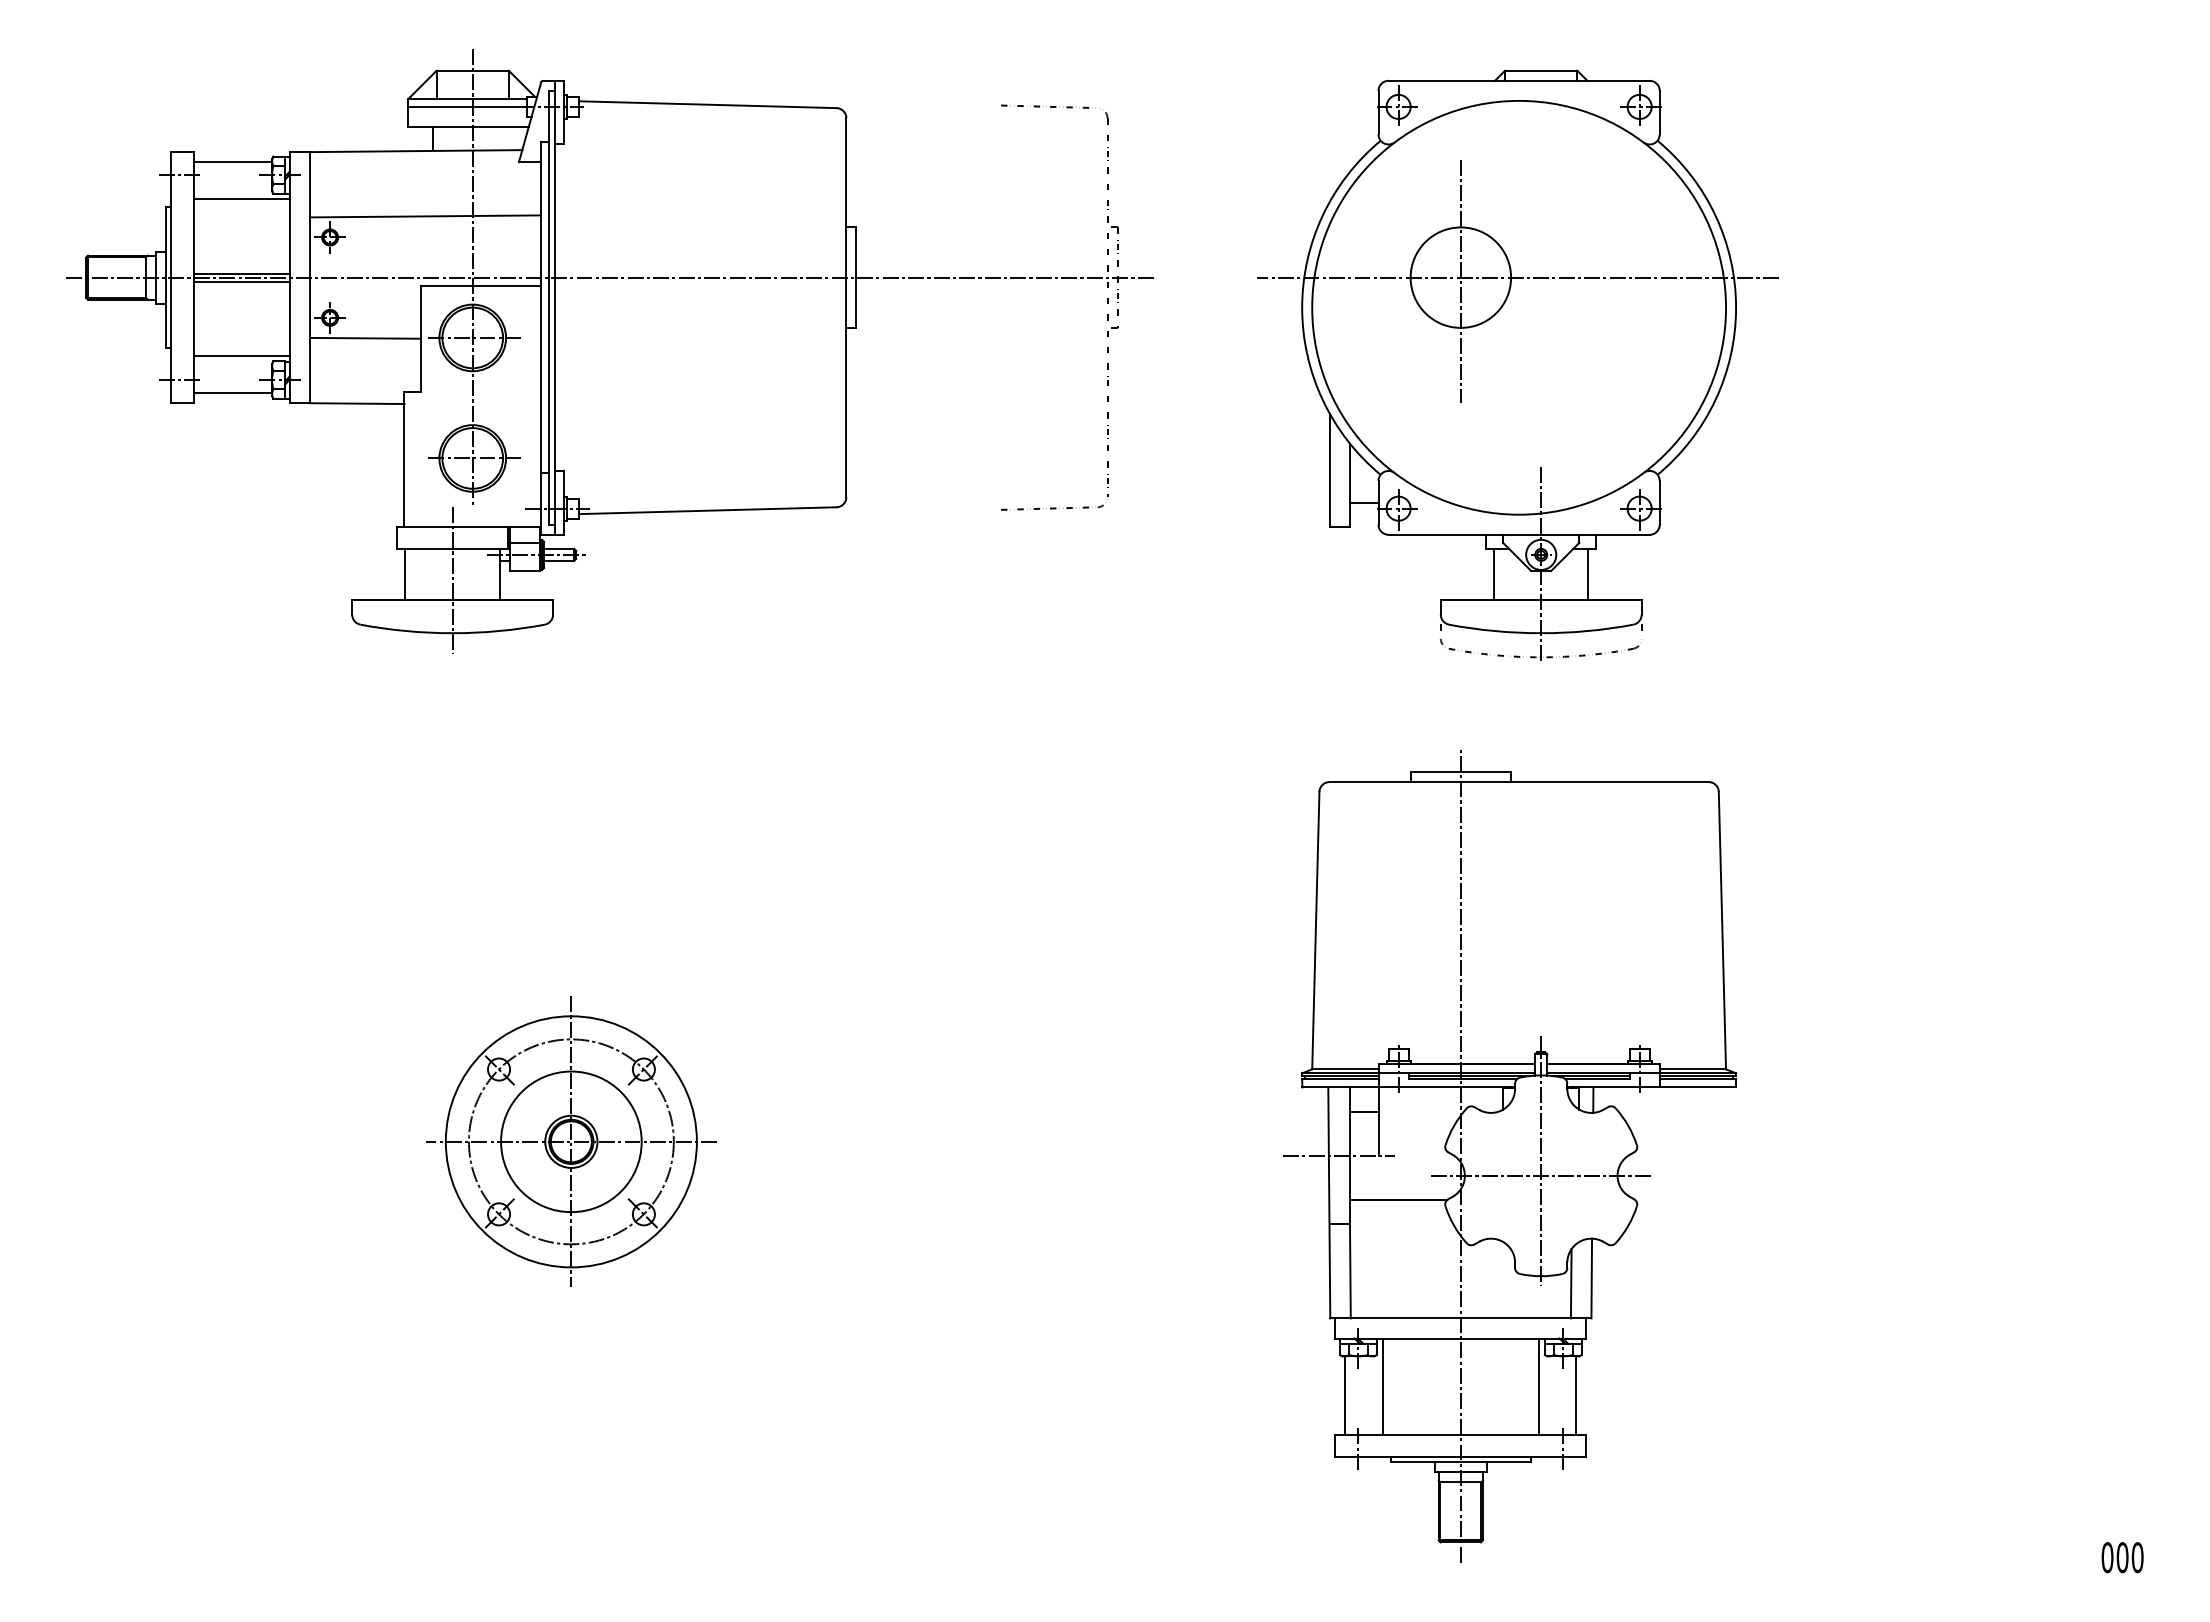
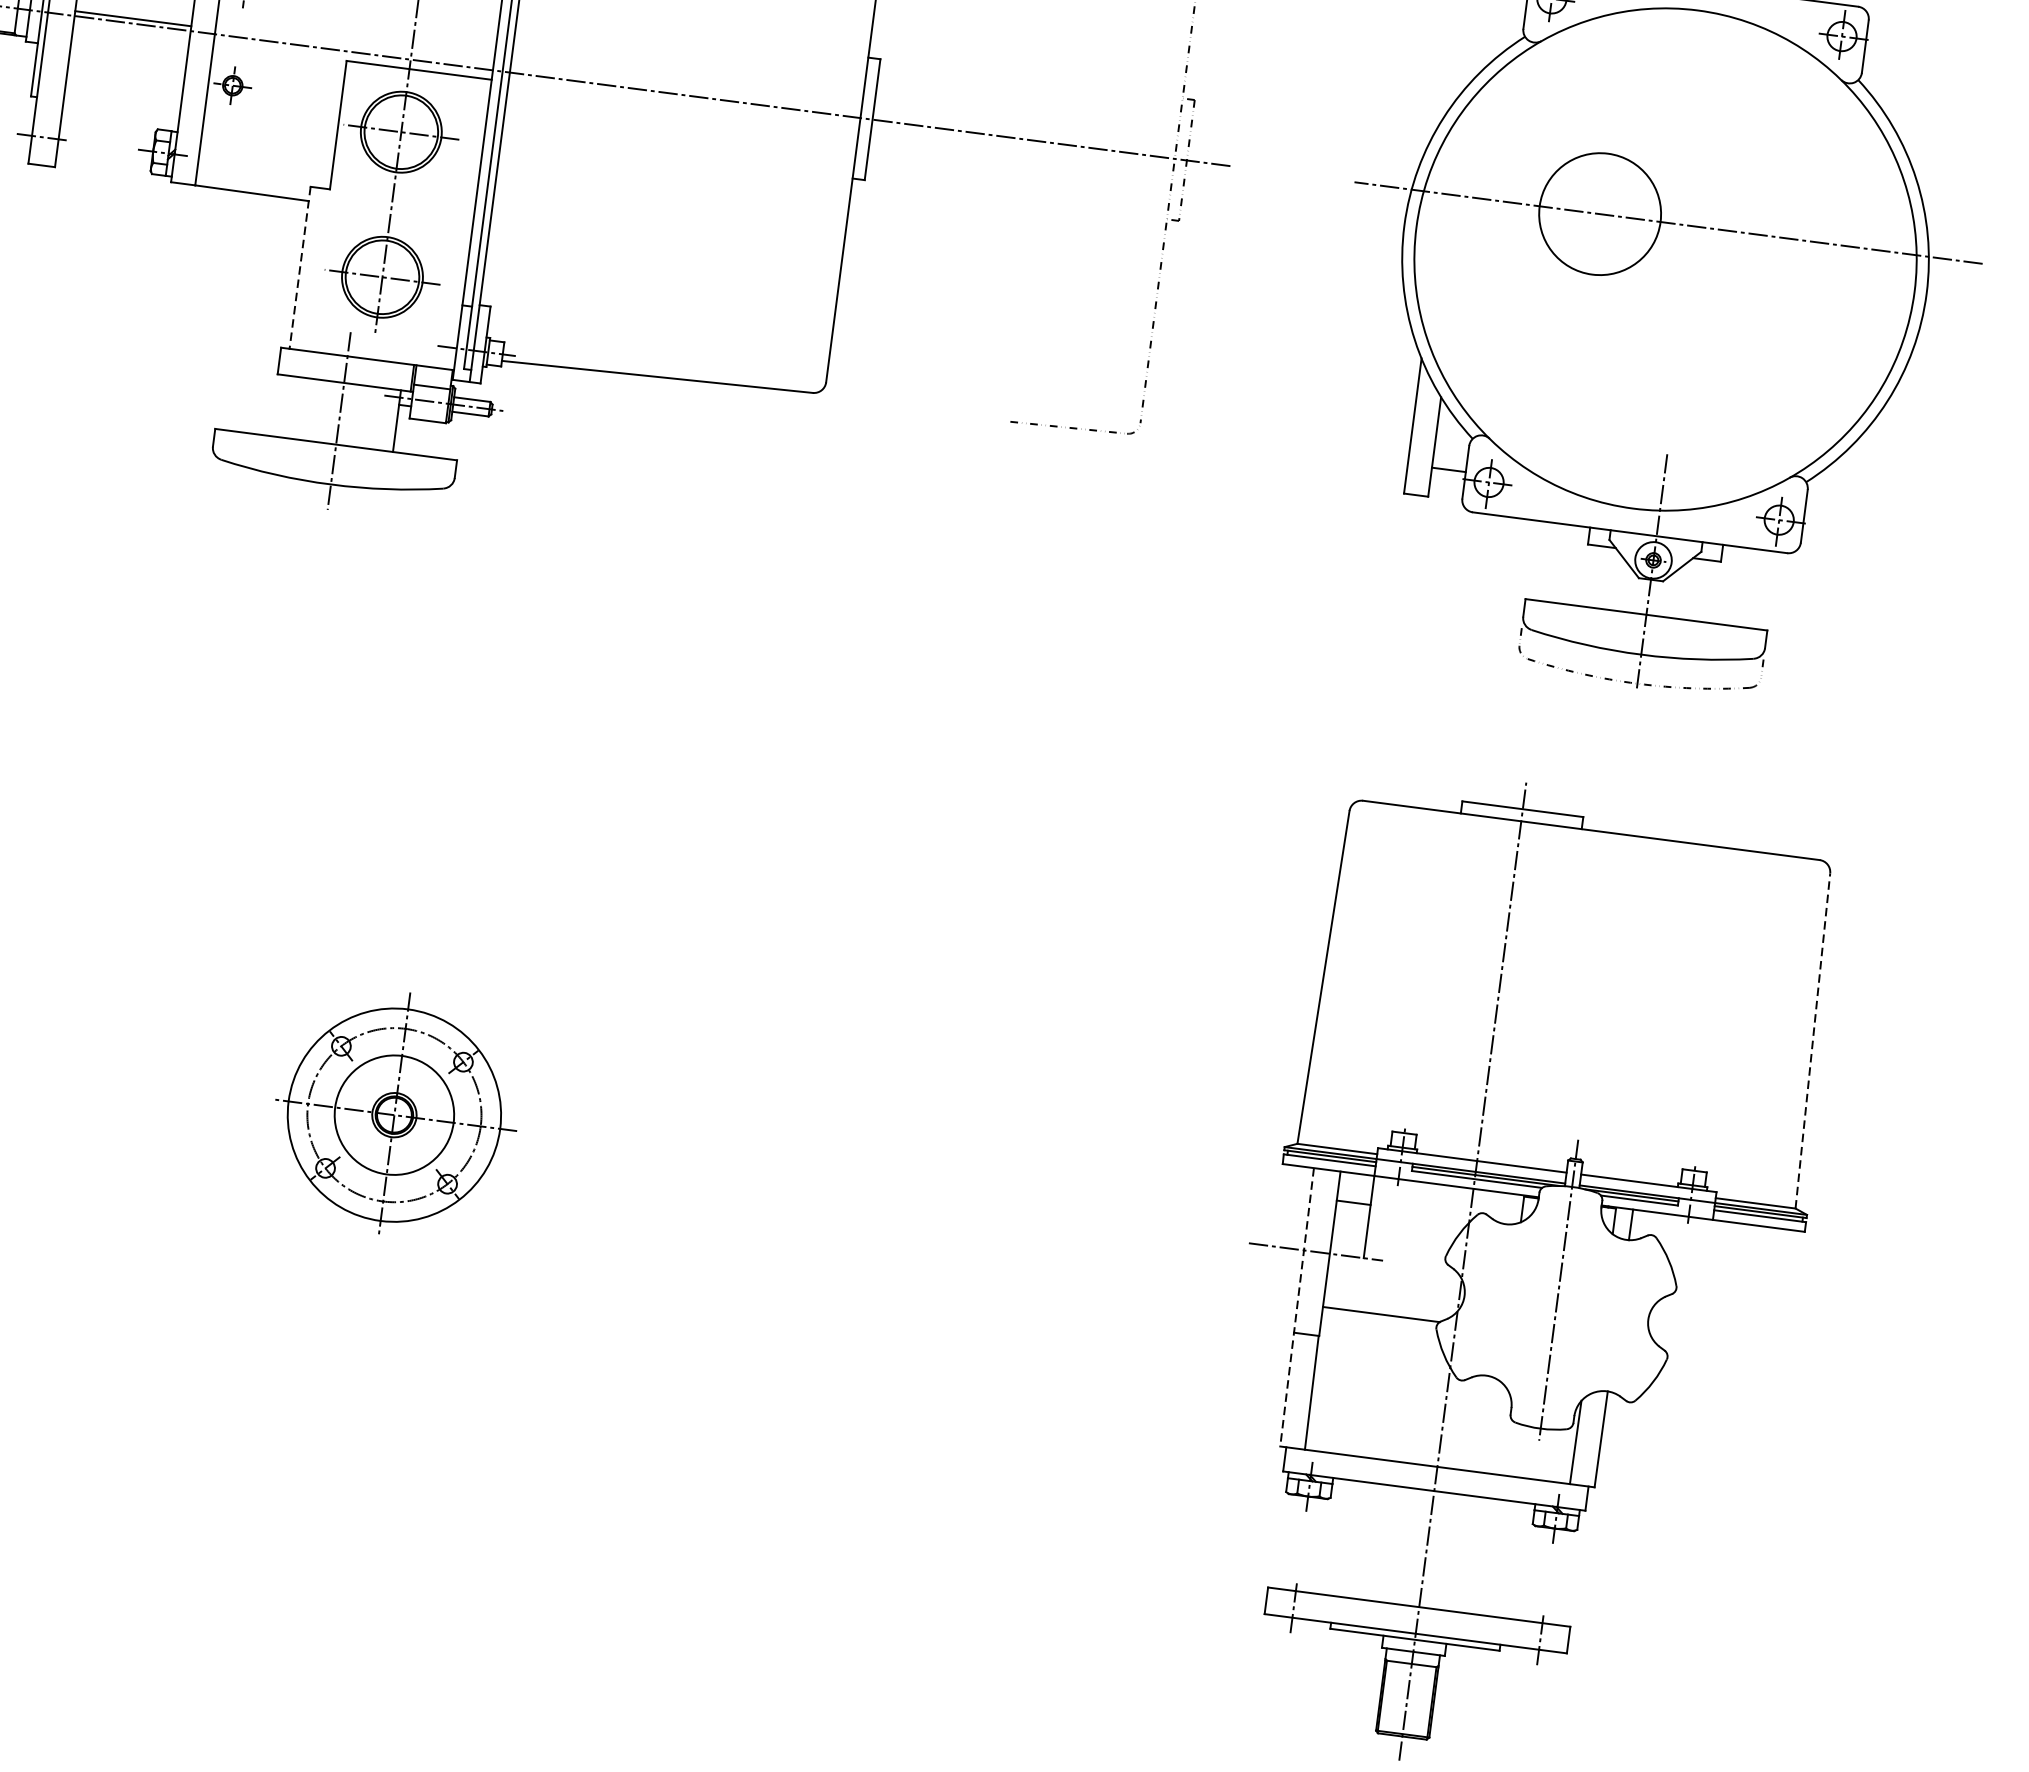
line: (1460, 280) -> (1599, 217), removed
line: (241, 281) -> (131, 28), removed
line: (365, 337) -> (272, 114), removed
line: (241, 356) -> (120, 118), removed
line: (232, 393) -> (103, 161), removed
line: (404, 459) -> (300, 267), solid -> dashed
line: (405, 574) -> (283, 406), removed
line: (1494, 574) -> (1594, 576), removed
line: (1588, 574) -> (1707, 591), removed
line: (1722, 930) -> (1813, 1040), solid -> dashed
part: (571, 1141) -> (394, 1114), size x0.7
line: (1540, 1175) -> (1555, 1307), removed
line: (1329, 1202) -> (1297, 1306), solid -> dashed
line: (1382, 1386) -> (1332, 1536), removed
line: (1539, 1386) -> (1521, 1561), removed
line: (1345, 1395) -> (1286, 1541), removed
line: (1576, 1395) -> (1564, 1577), removed

